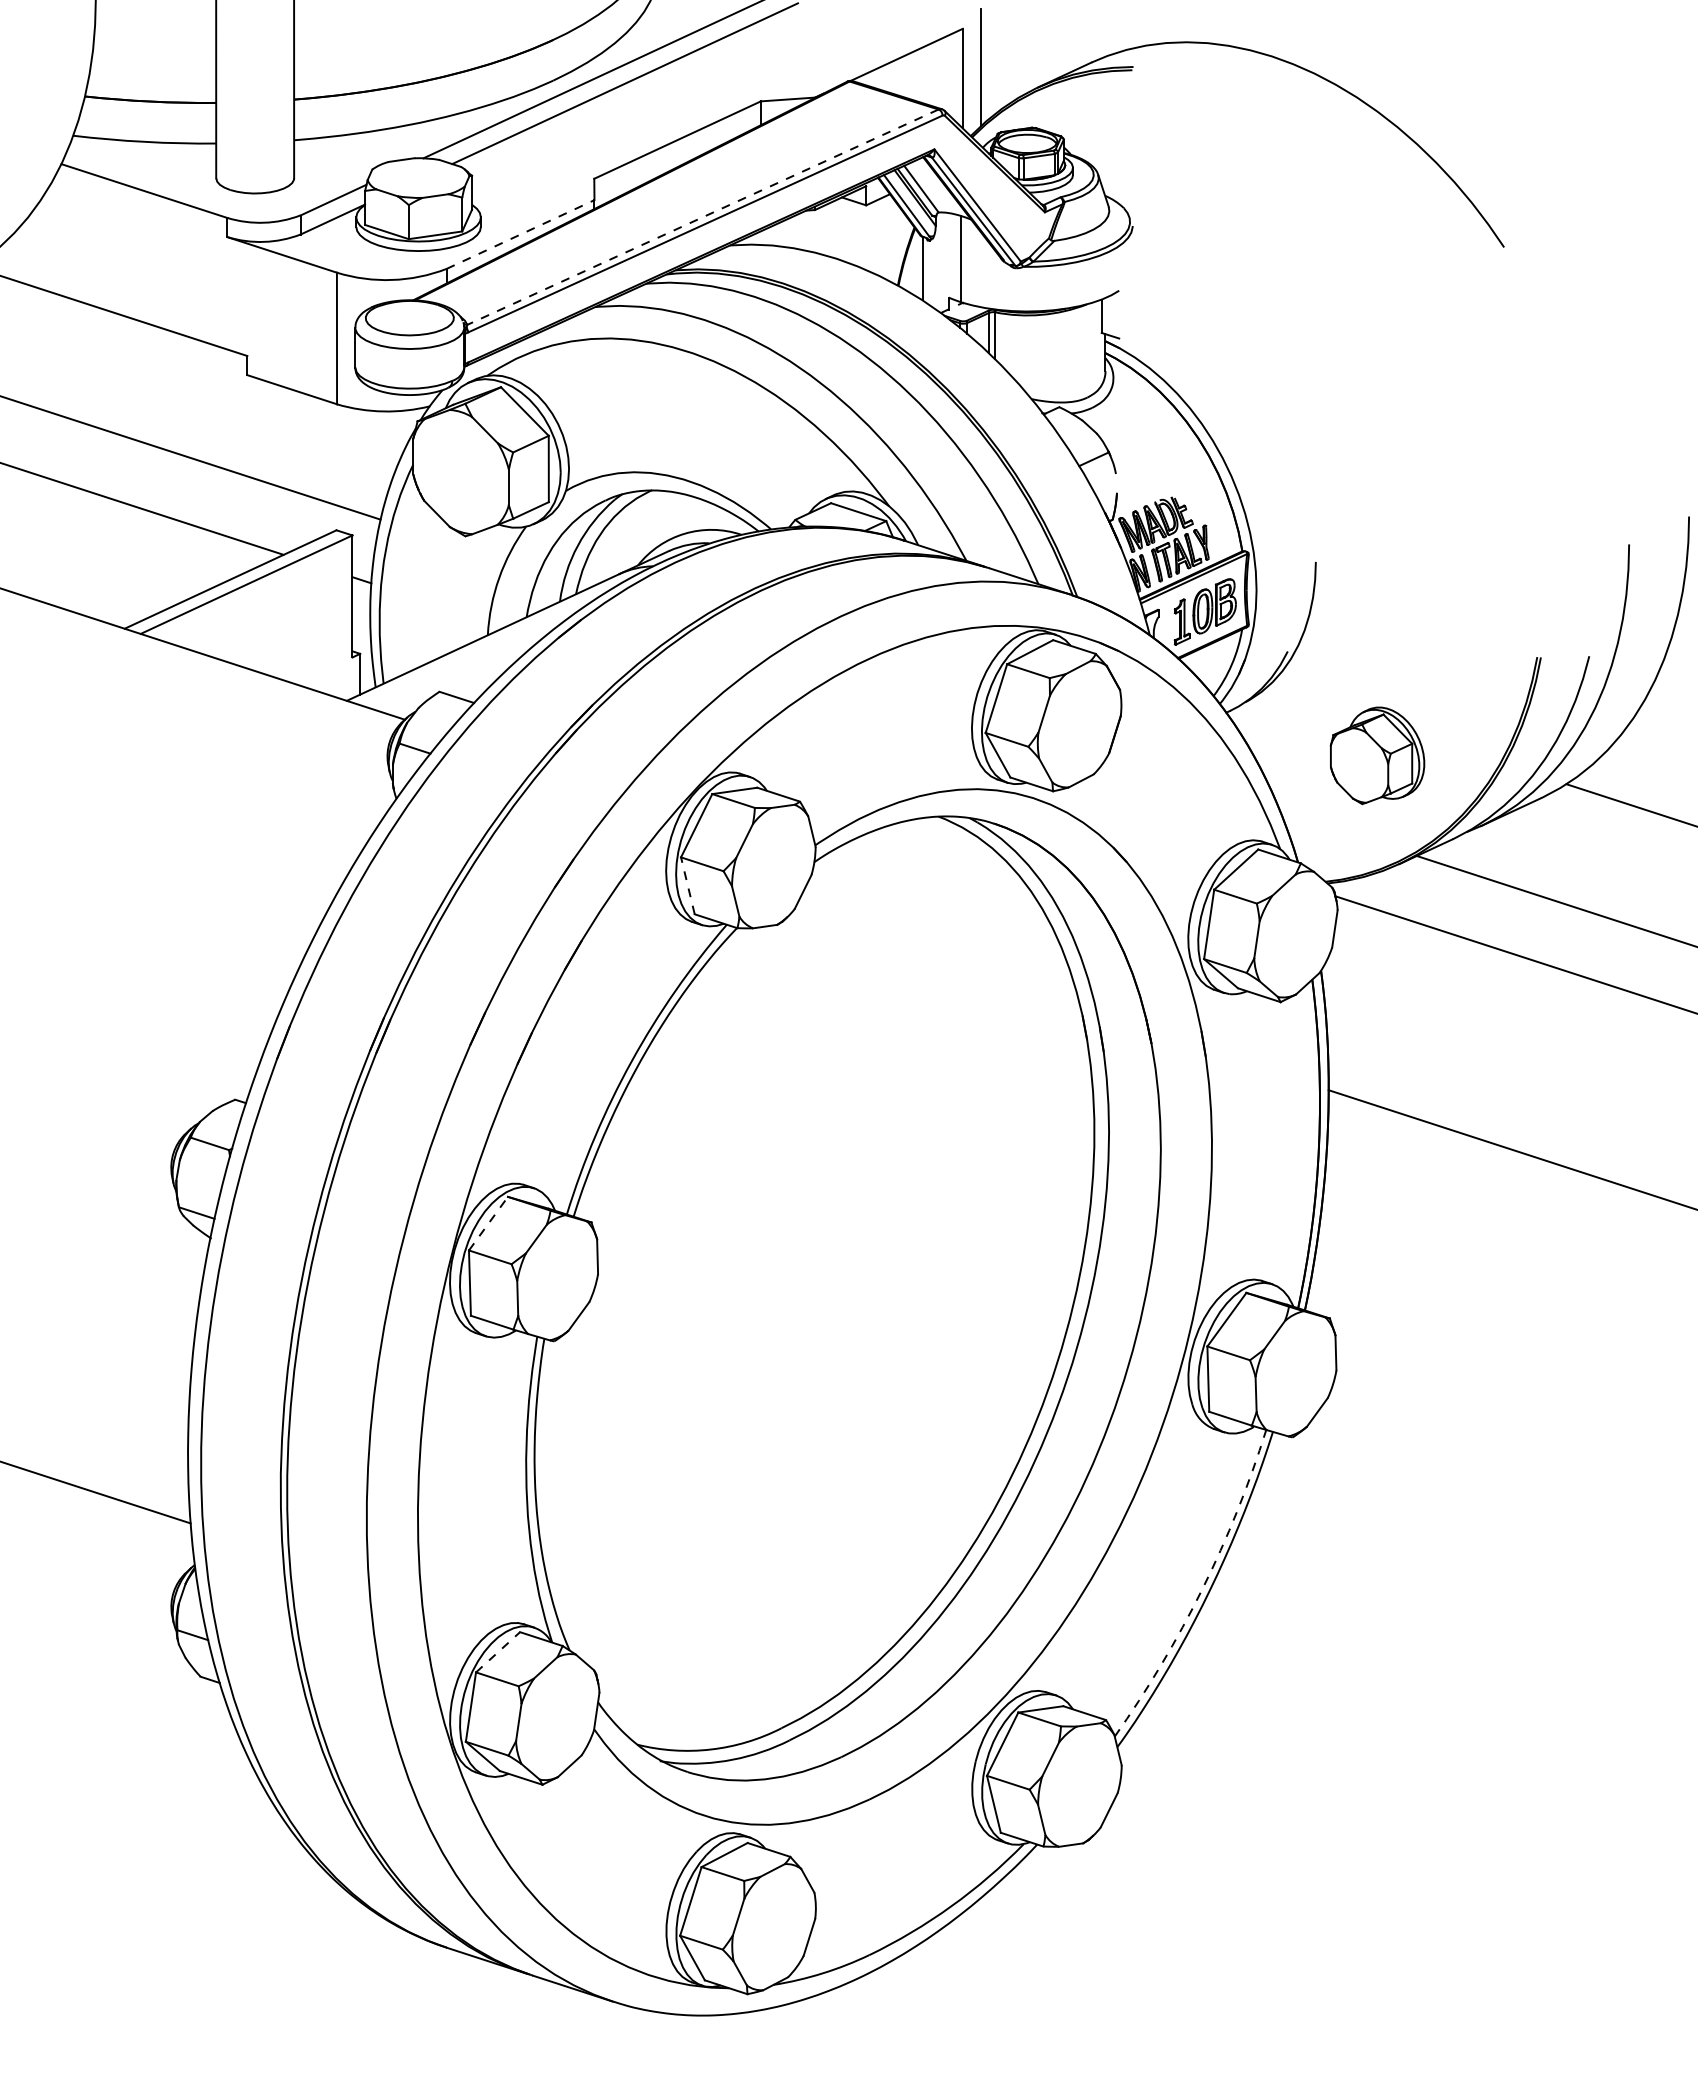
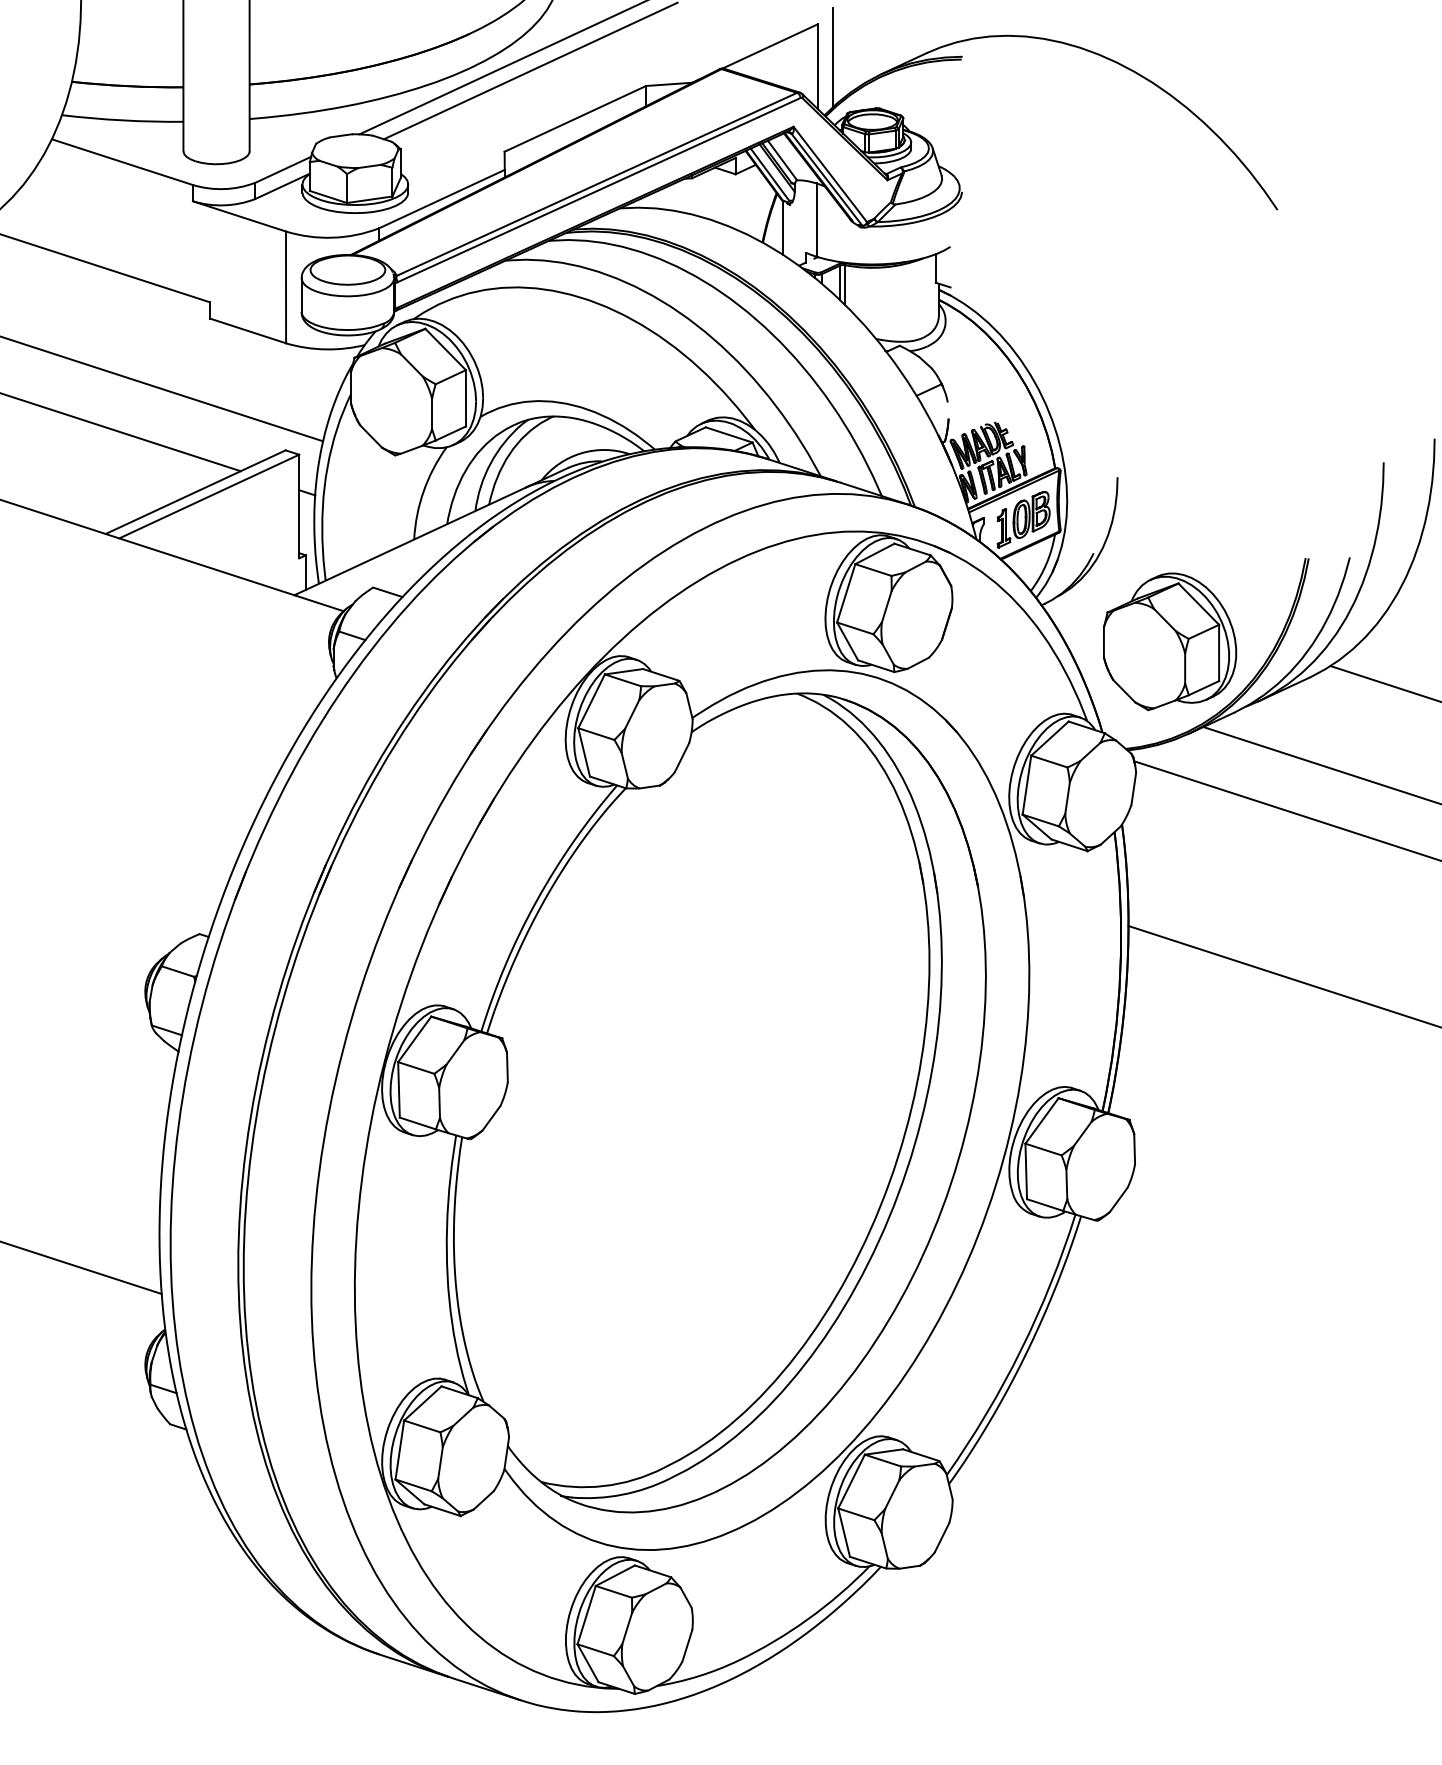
line: (702, 217) -> (596, 184), dashed -> solid
line: (520, 234) -> (441, 199), dashed -> solid
part: (1377, 755) -> (1169, 641), size x1.67
line: (687, 885) -> (583, 752), dashed -> solid
line: (488, 1223) -> (414, 1039), dashed -> solid
arc: (1202, 1589) -> (1021, 1350), dashed -> solid
line: (498, 1652) -> (423, 1403), dashed -> solid

